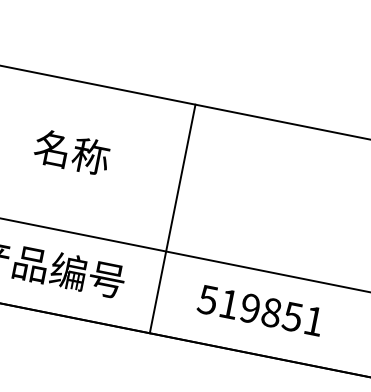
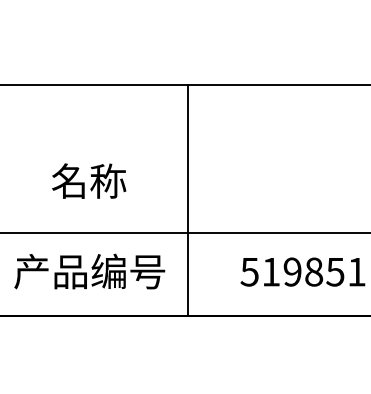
text: (72, 151) -> (89, 180), moved
line: (172, 218) -> (187, 199), moved

